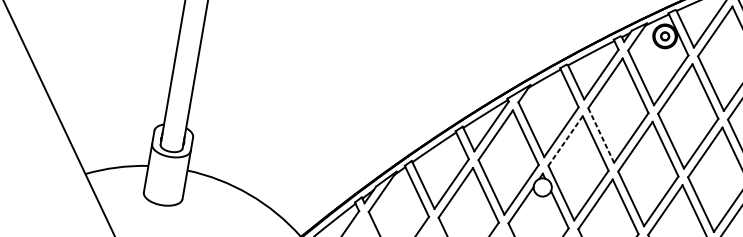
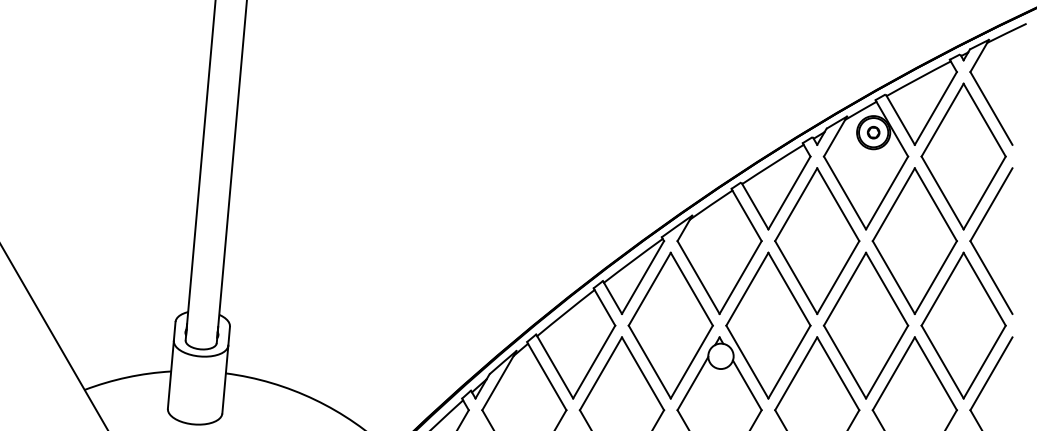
line: (600, 135) -> (795, 277), dashed -> solid
line: (565, 140) -> (747, 288), dashed -> solid

